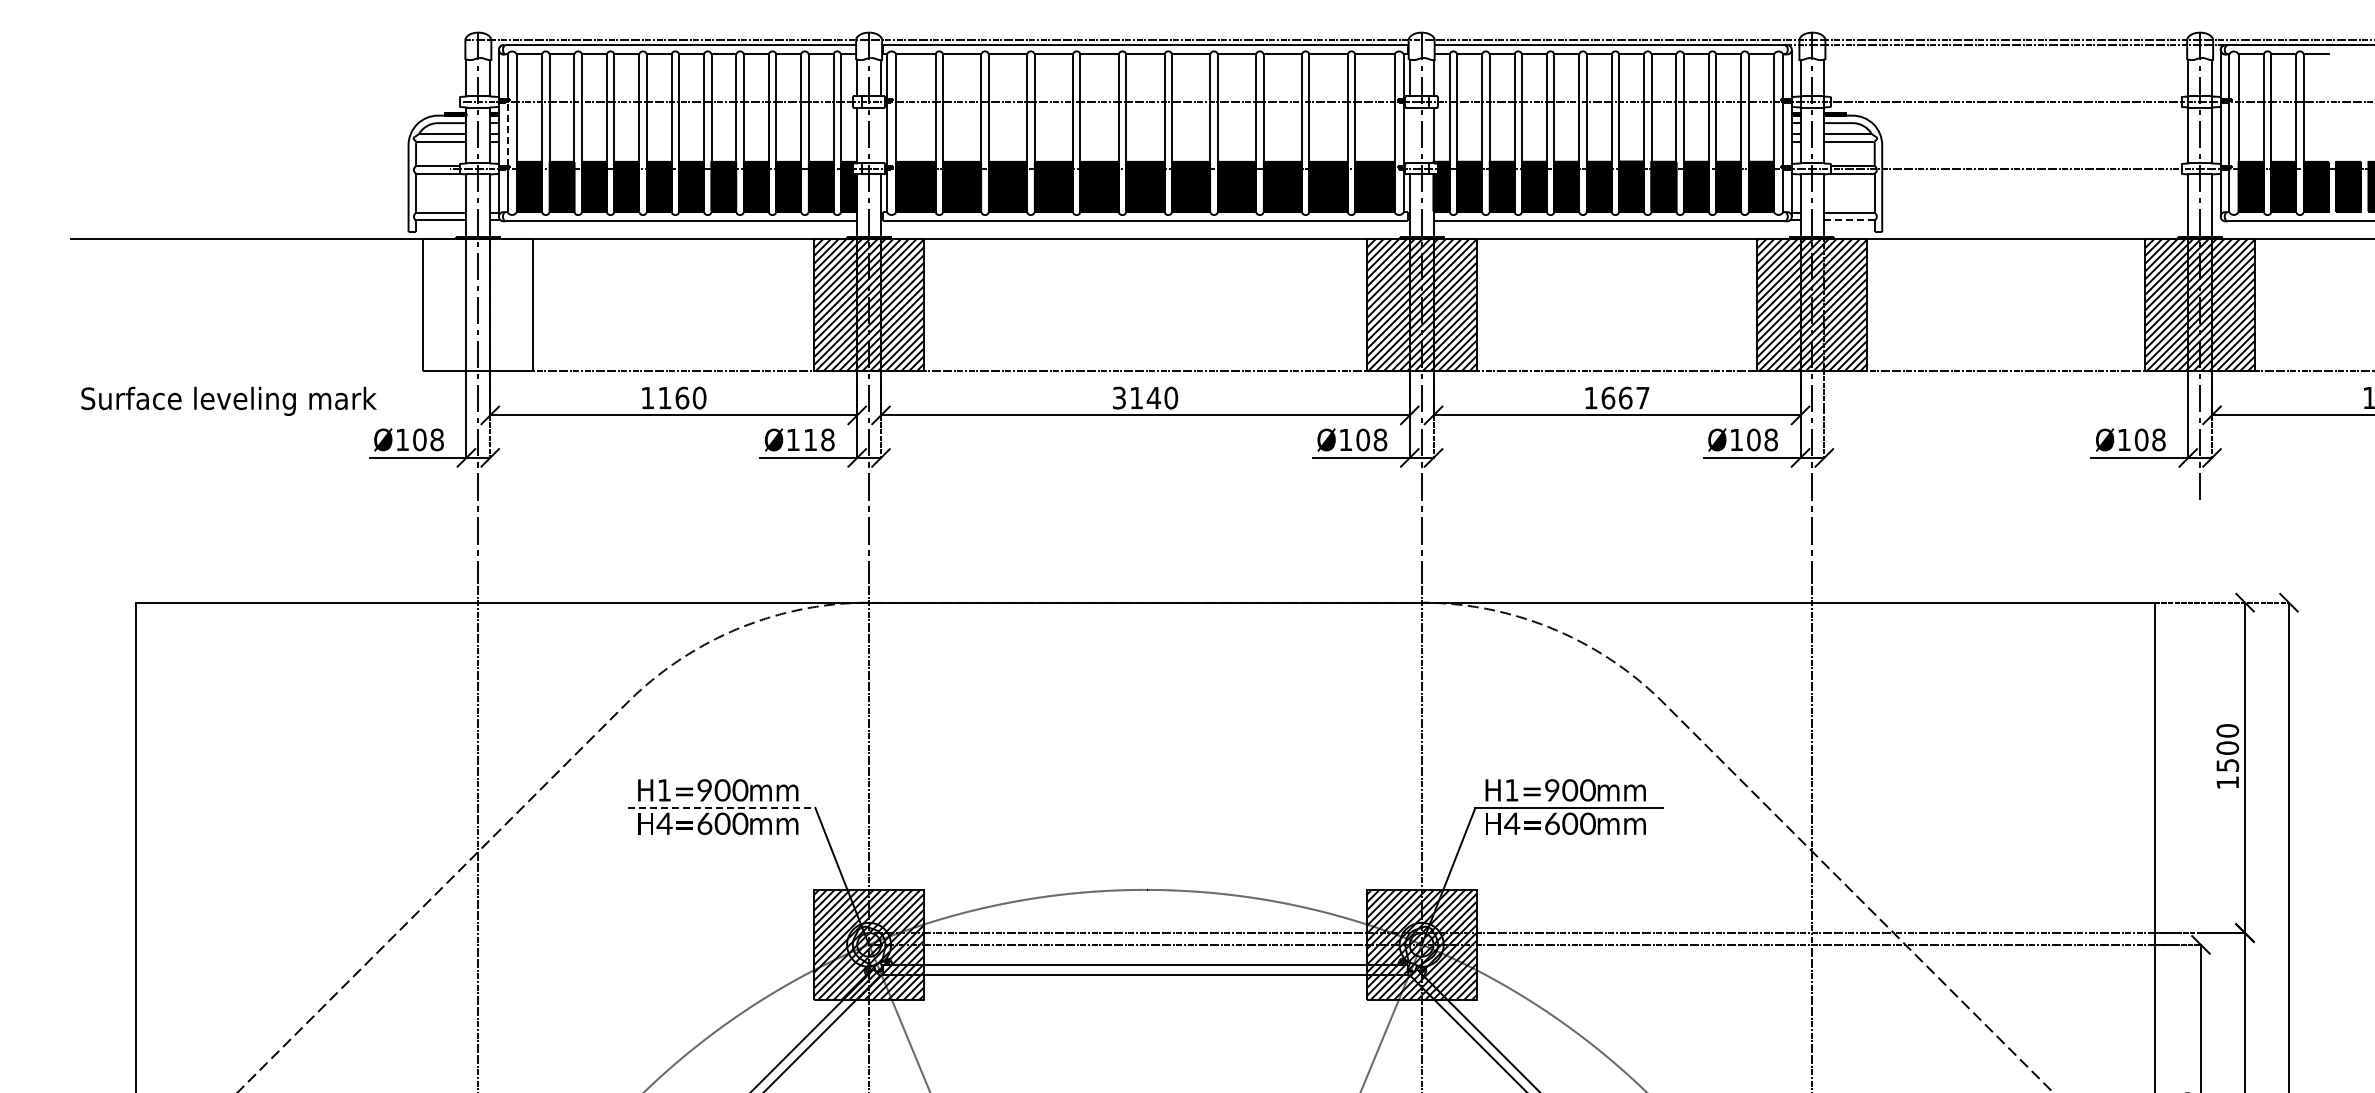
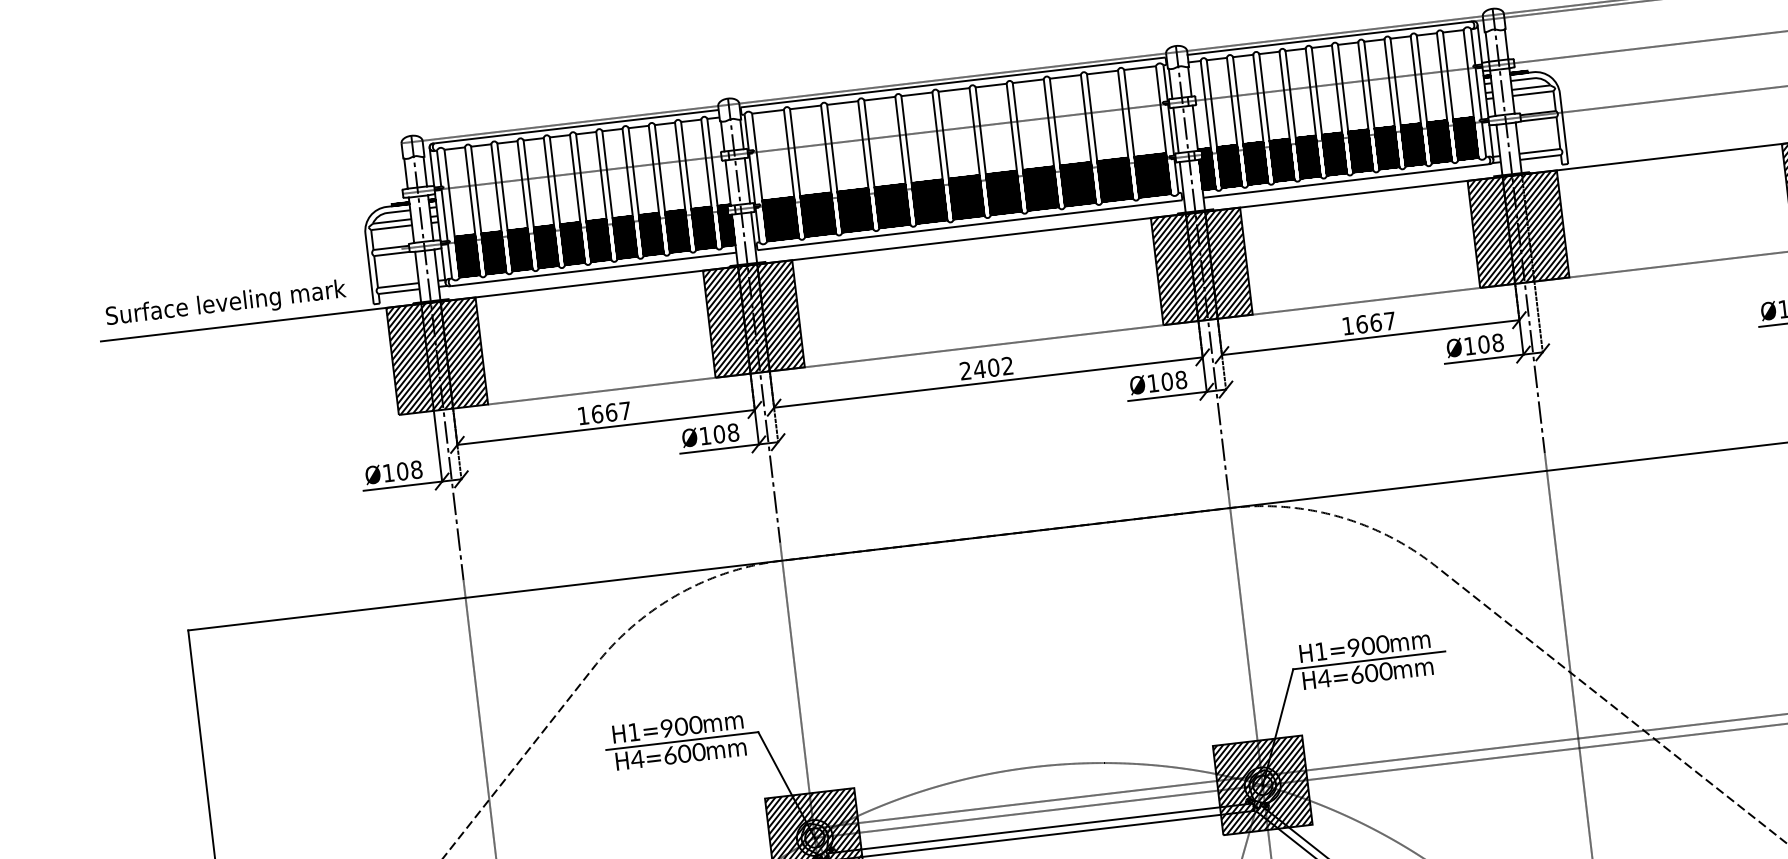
line: (507, 132) -> (444, 213), dashed -> solid
line: (881, 135) -> (747, 180), added
line: (1409, 135) -> (1175, 130), added
line: (1850, 220) -> (1541, 157), dashed -> solid
hatch: (478, 304) -> (437, 356), added
text: (682, 397) -> (611, 412), 1160 -> 1667
text: (1145, 397) -> (986, 368), 3140 -> 2402
text: (228, 400) -> (225, 303), moved
text: (810, 439) -> (719, 433), Ø118 -> Ø108
line: (721, 807) -> (682, 740), dashed -> solid

